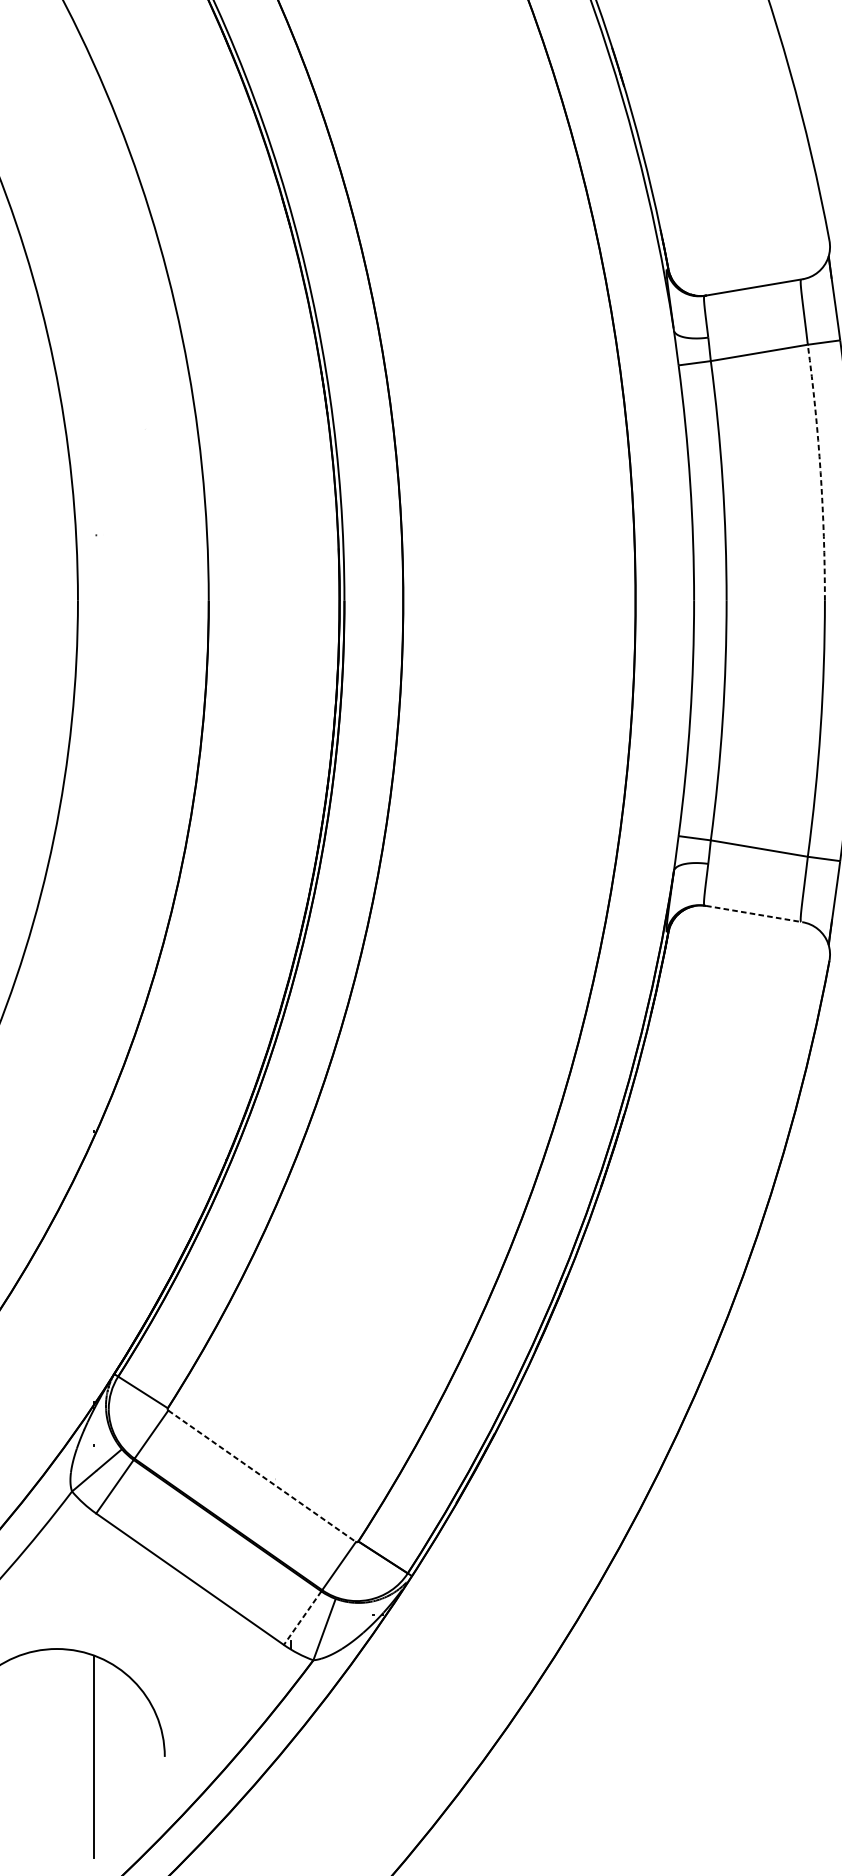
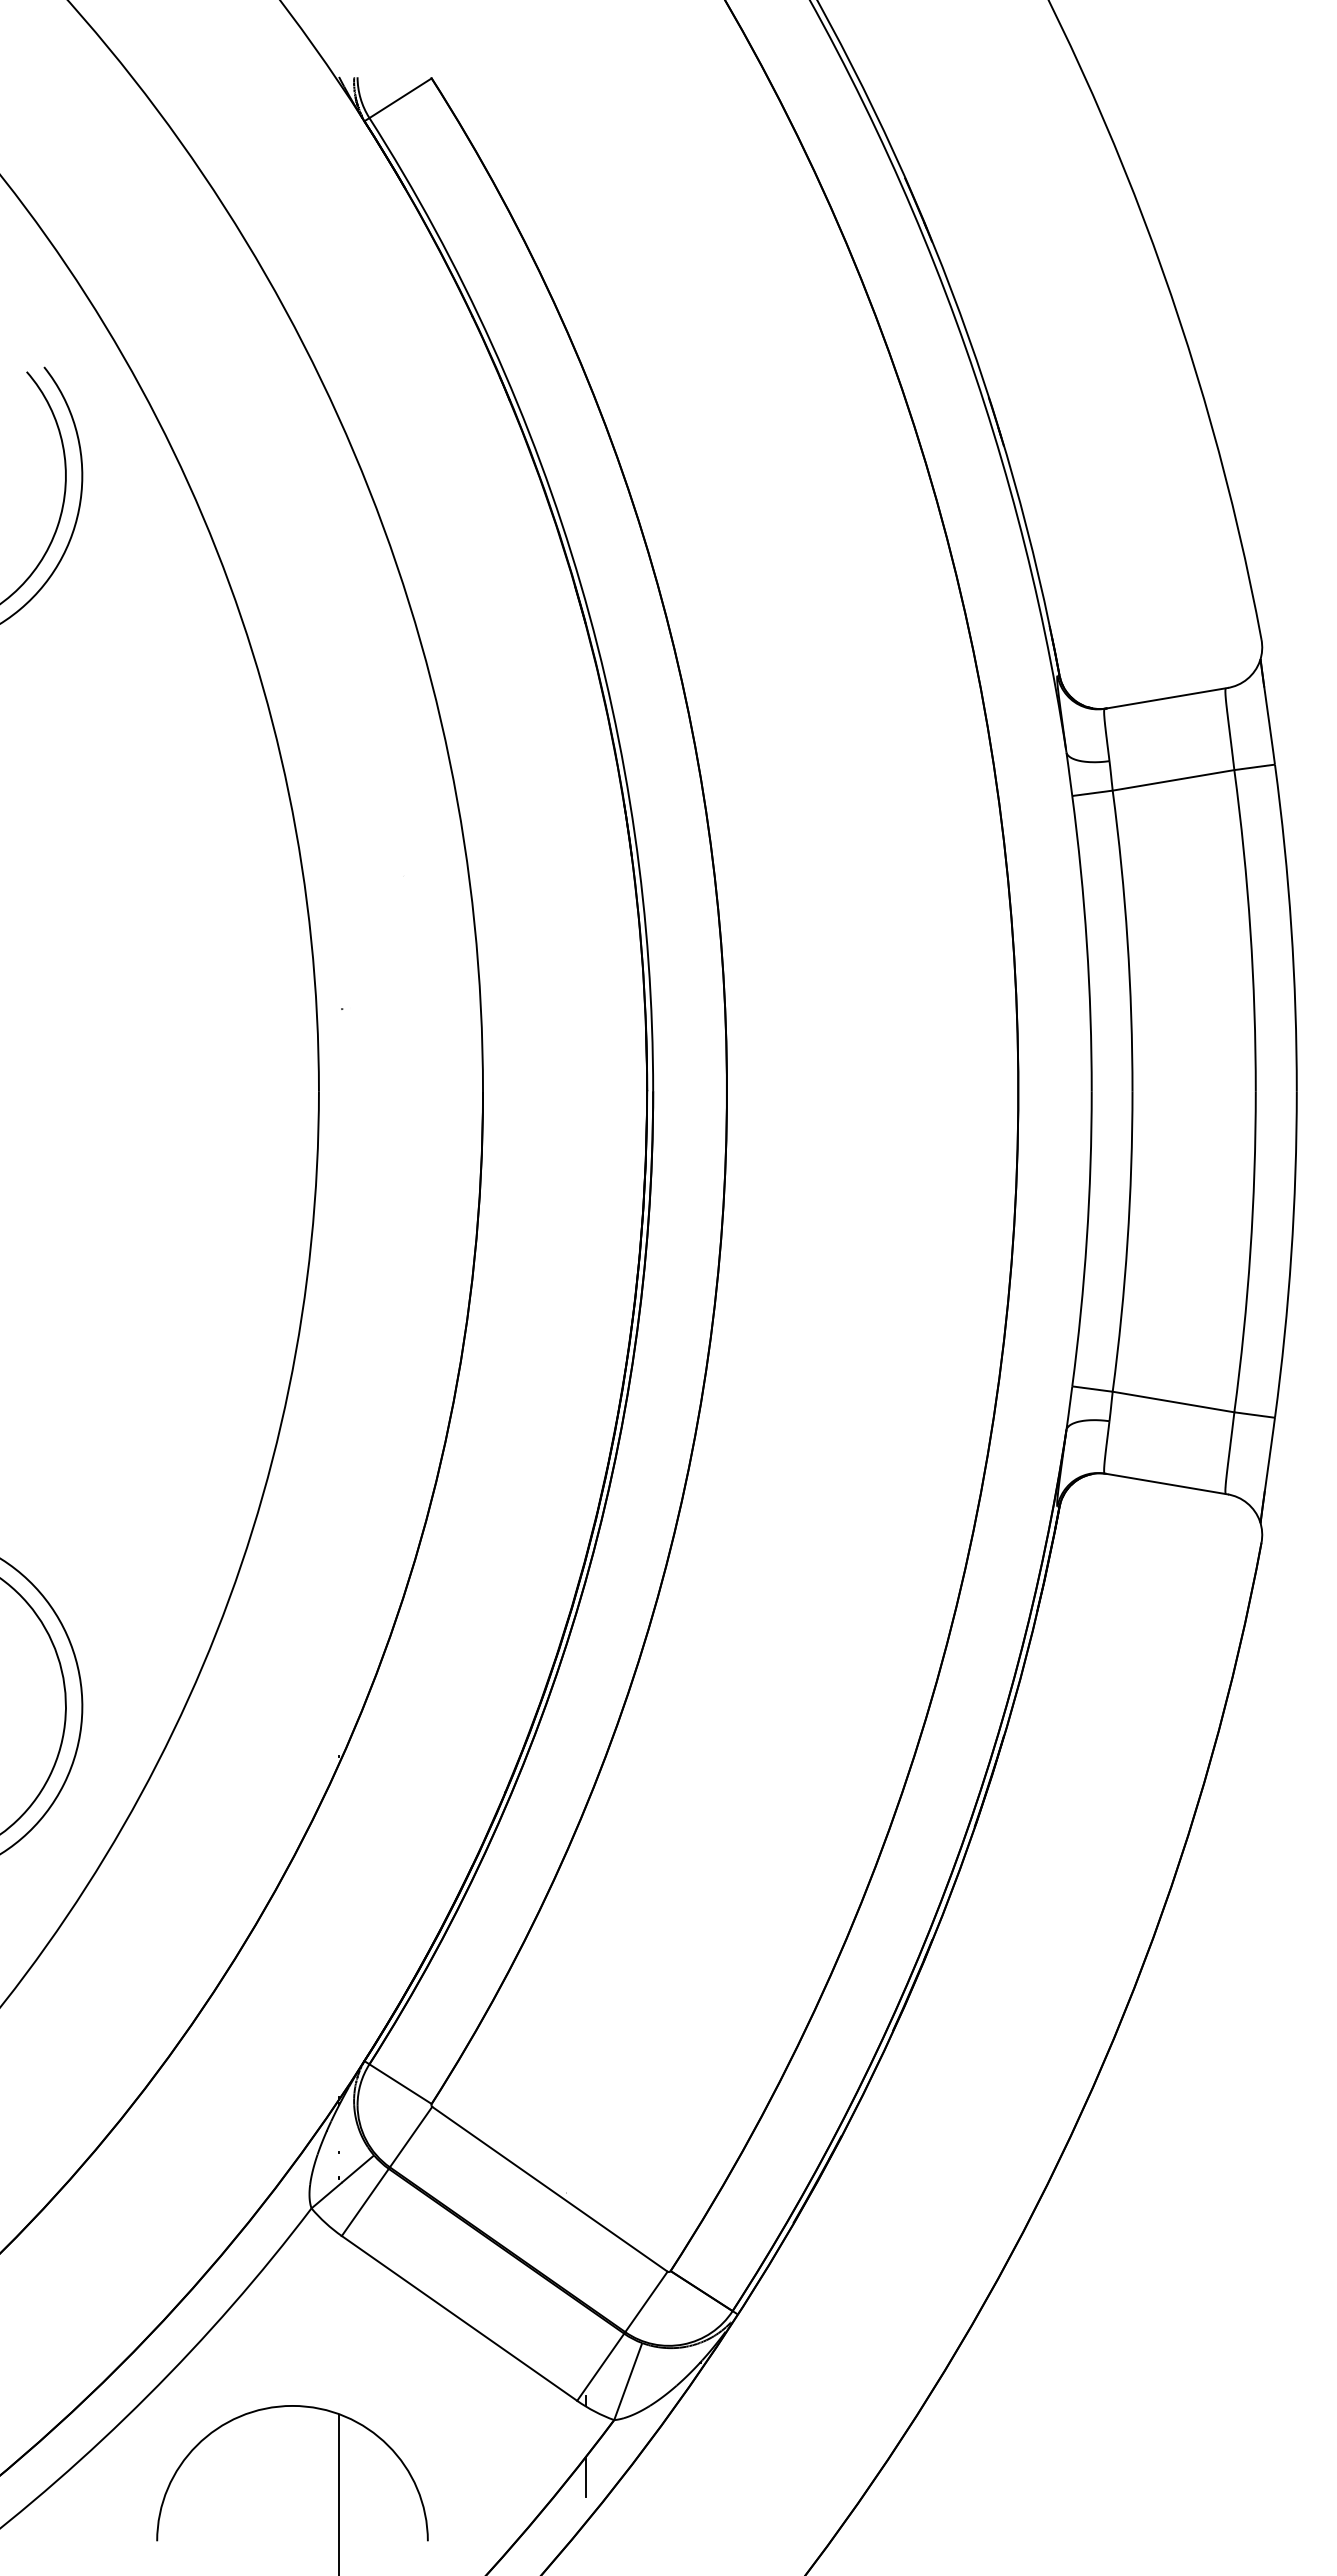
arc: (820, 472) -> (1250, 930), dashed -> solid
line: (754, 914) -> (1167, 1484), dashed -> solid
line: (261, 1476) -> (549, 2189), dashed -> solid
line: (302, 1618) -> (600, 2367), dashed -> solid
line: (290, 1705) -> (585, 2476), added

